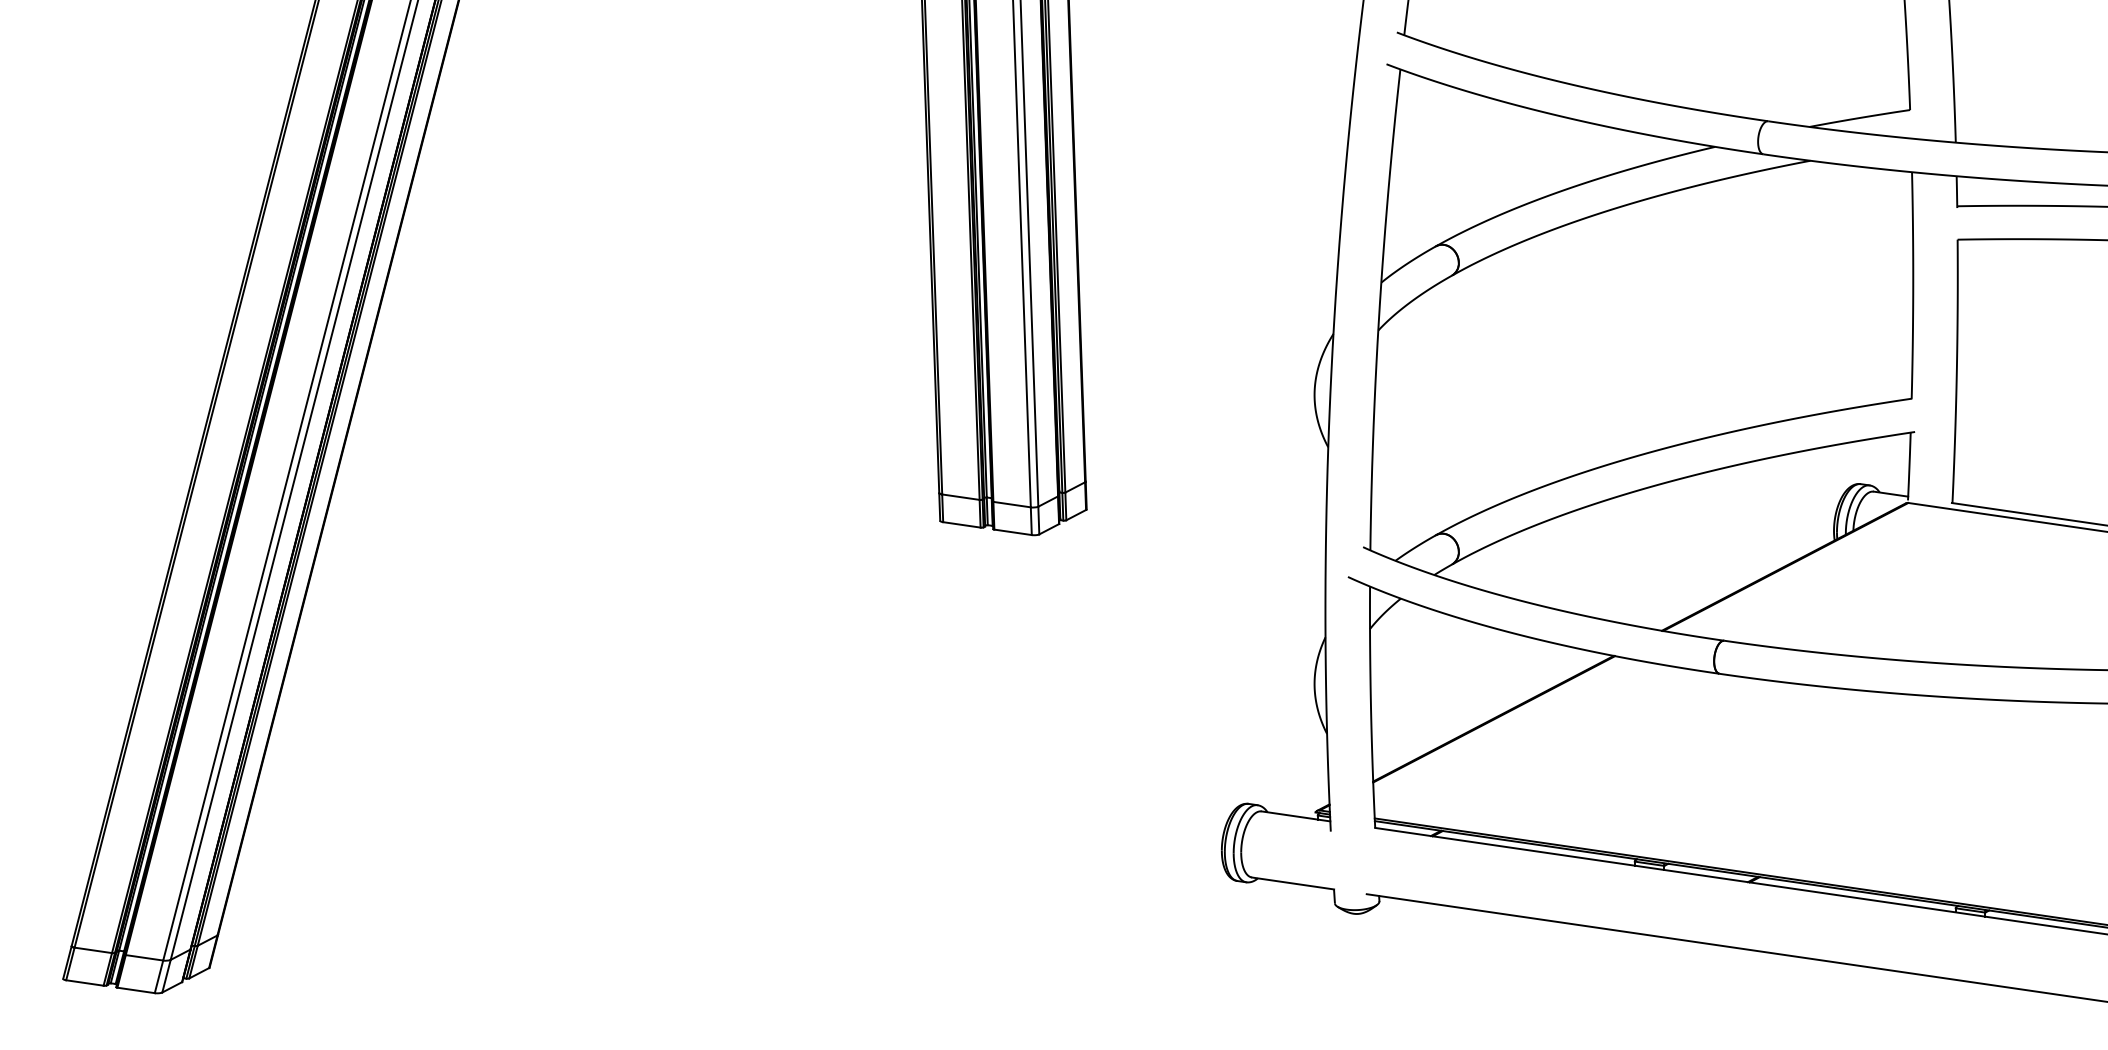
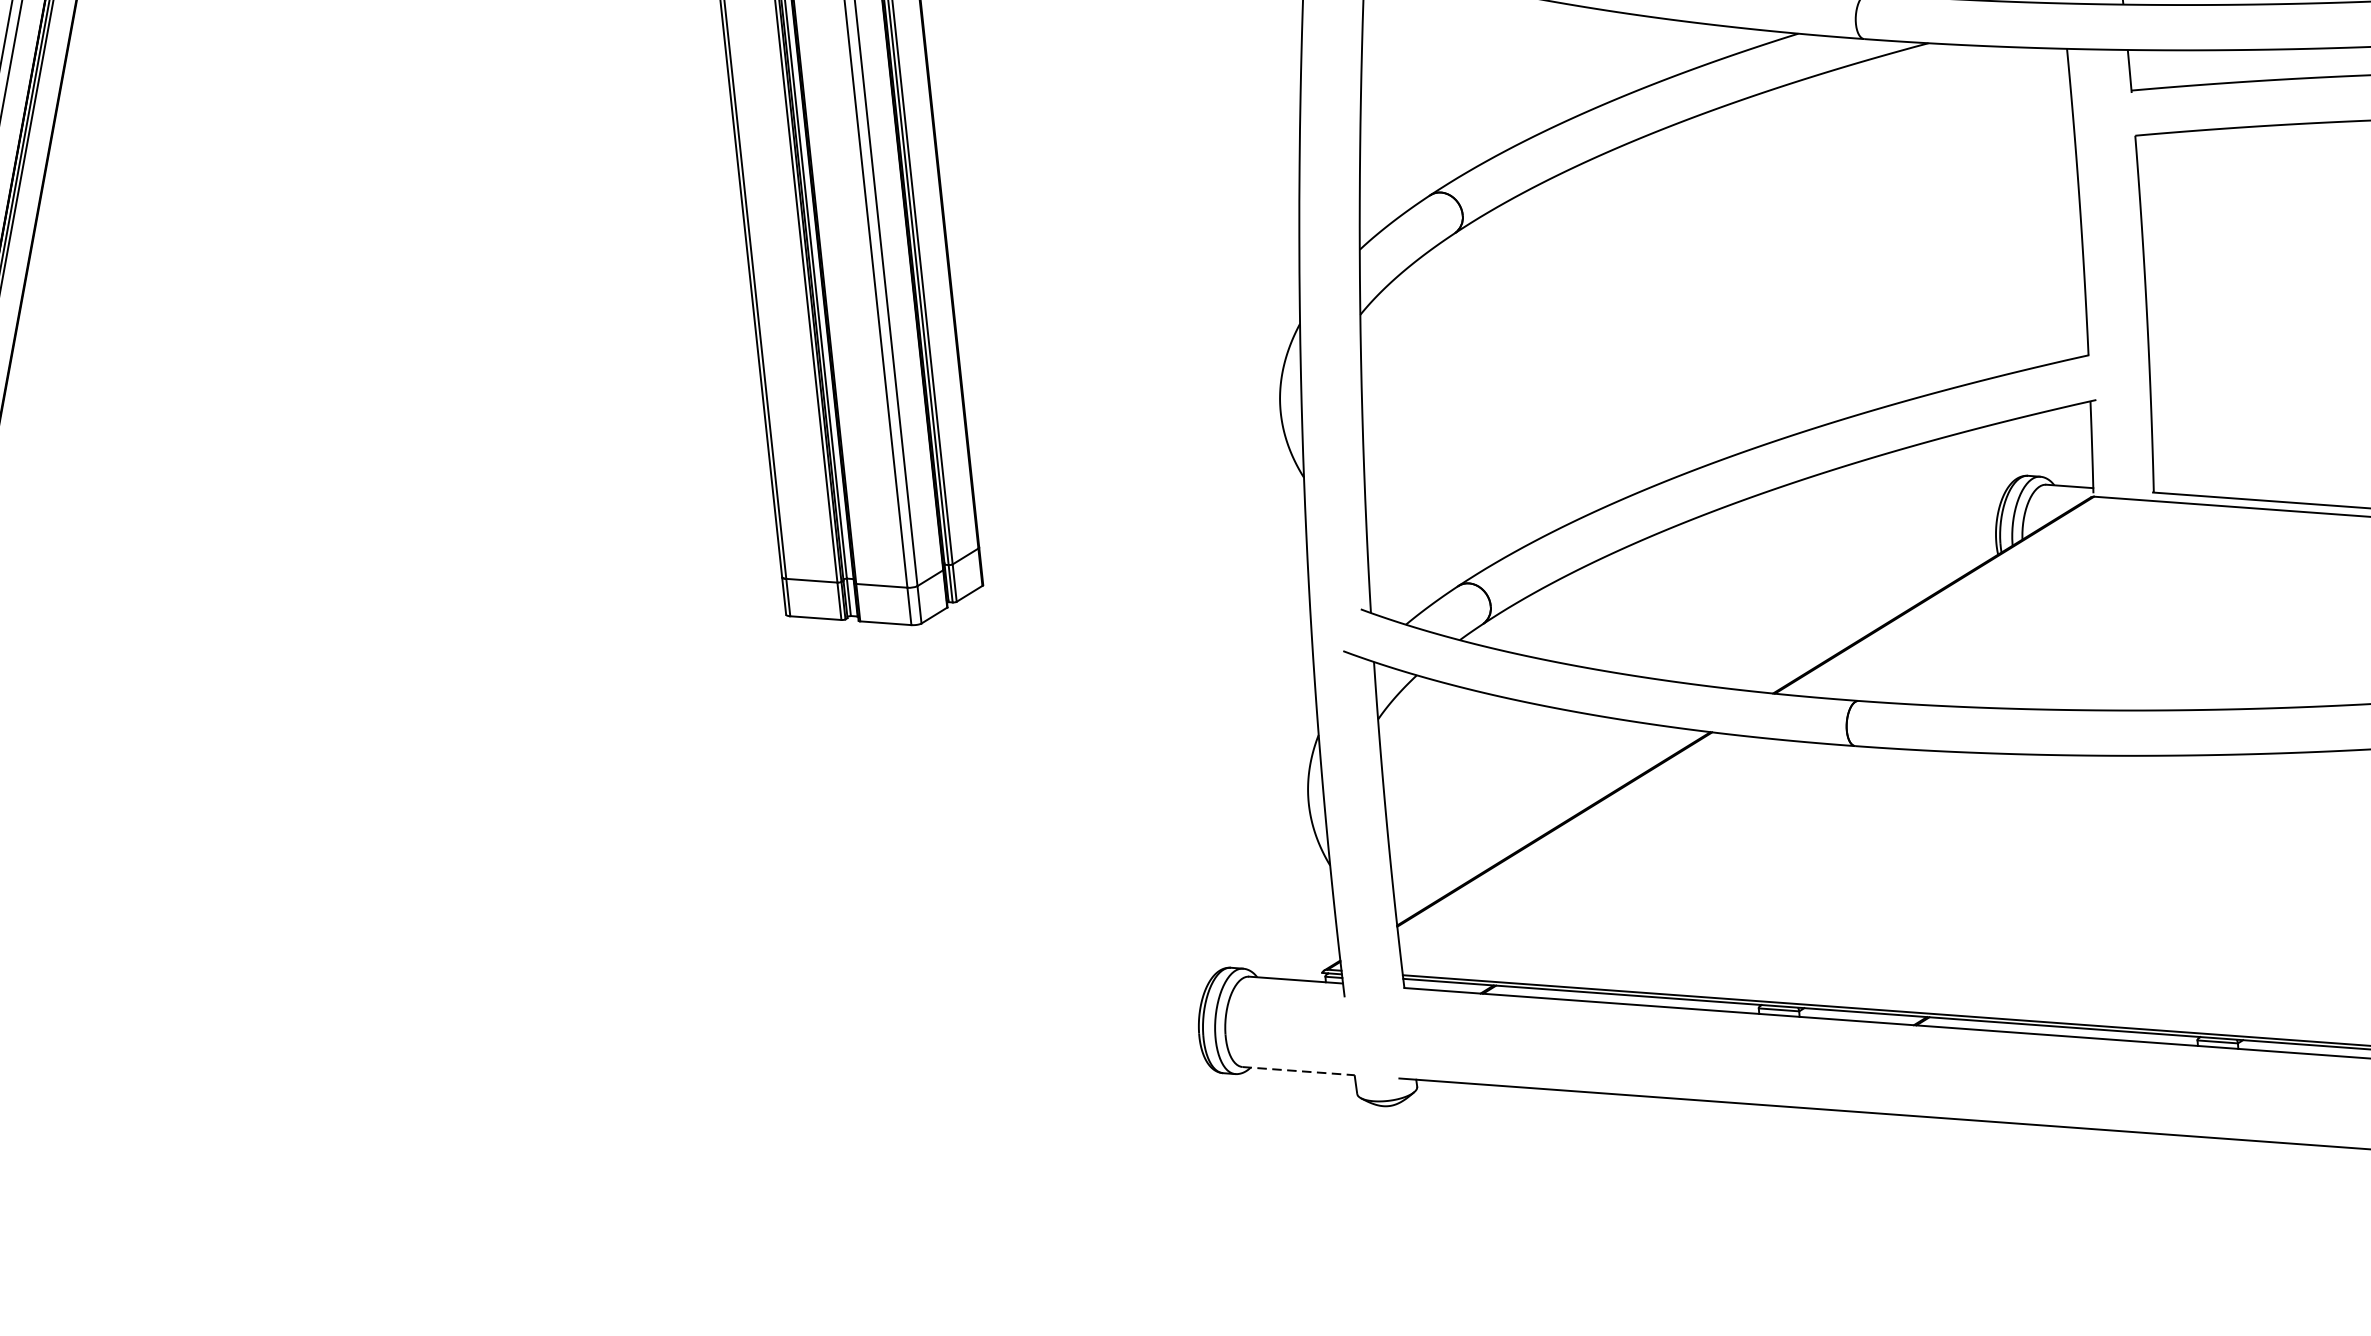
line: (1293, 883) -> (1299, 1071), solid -> dashed

